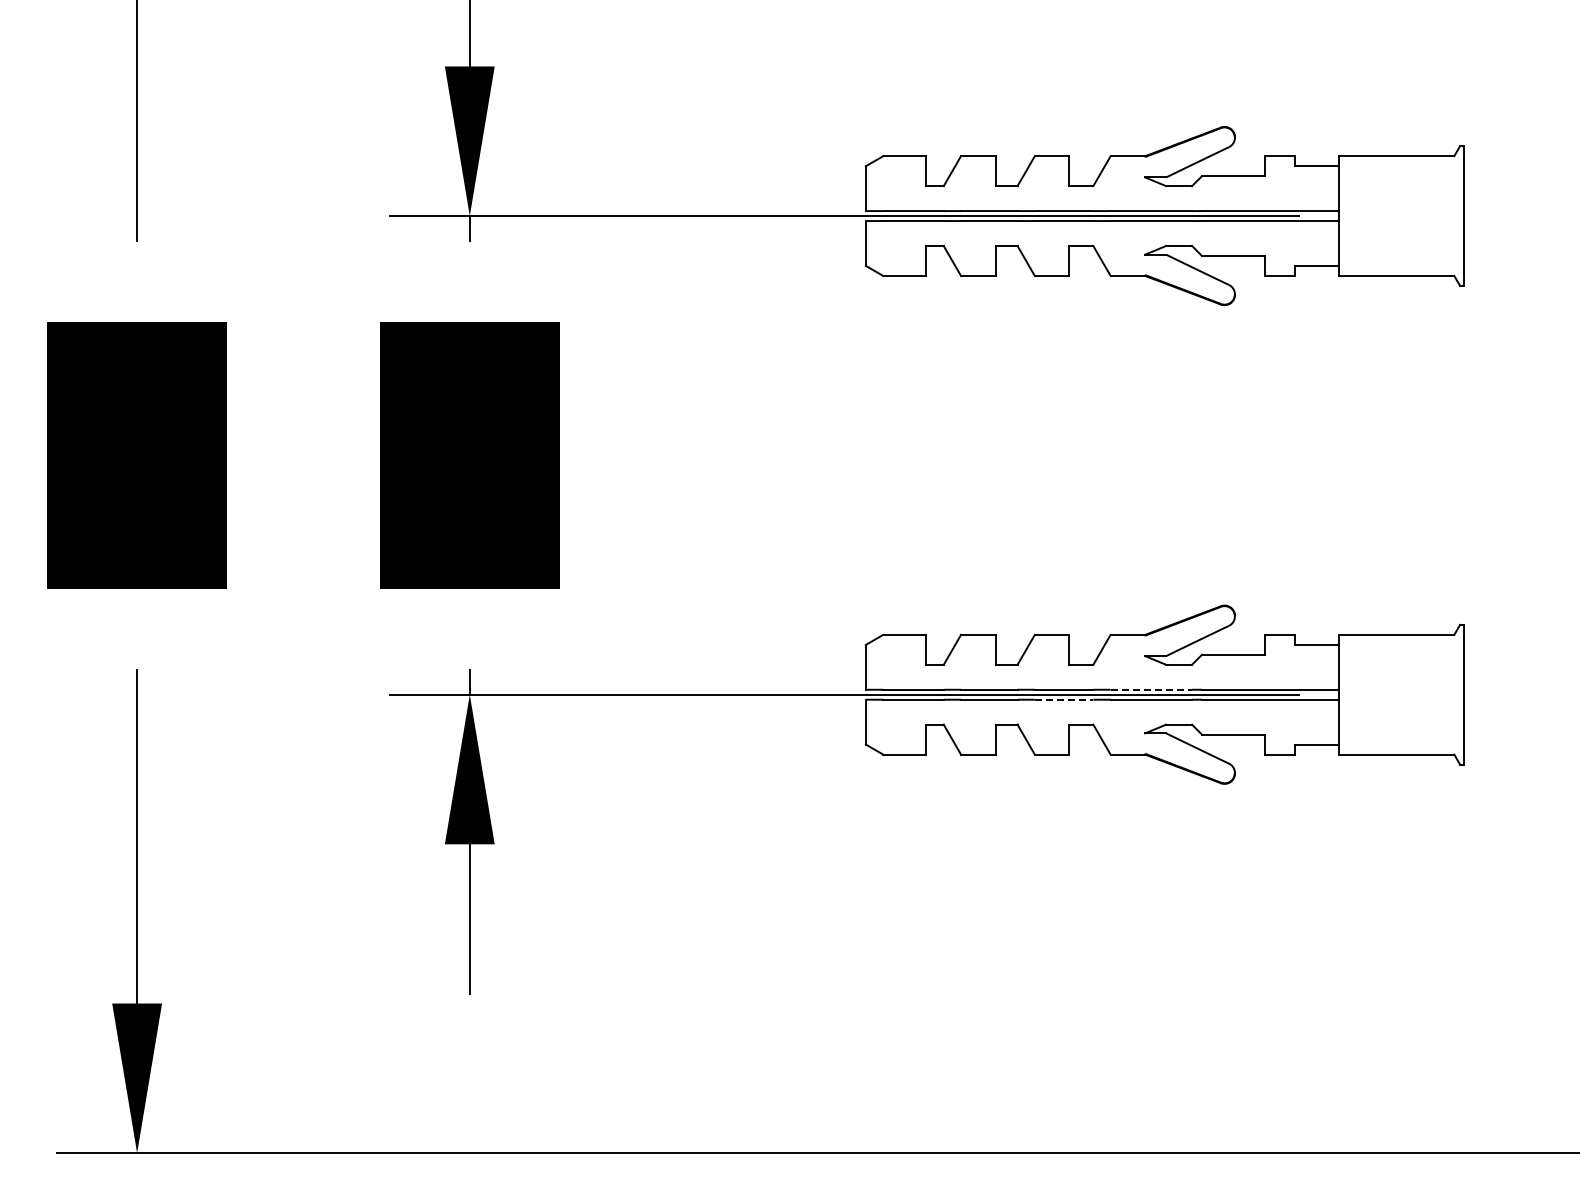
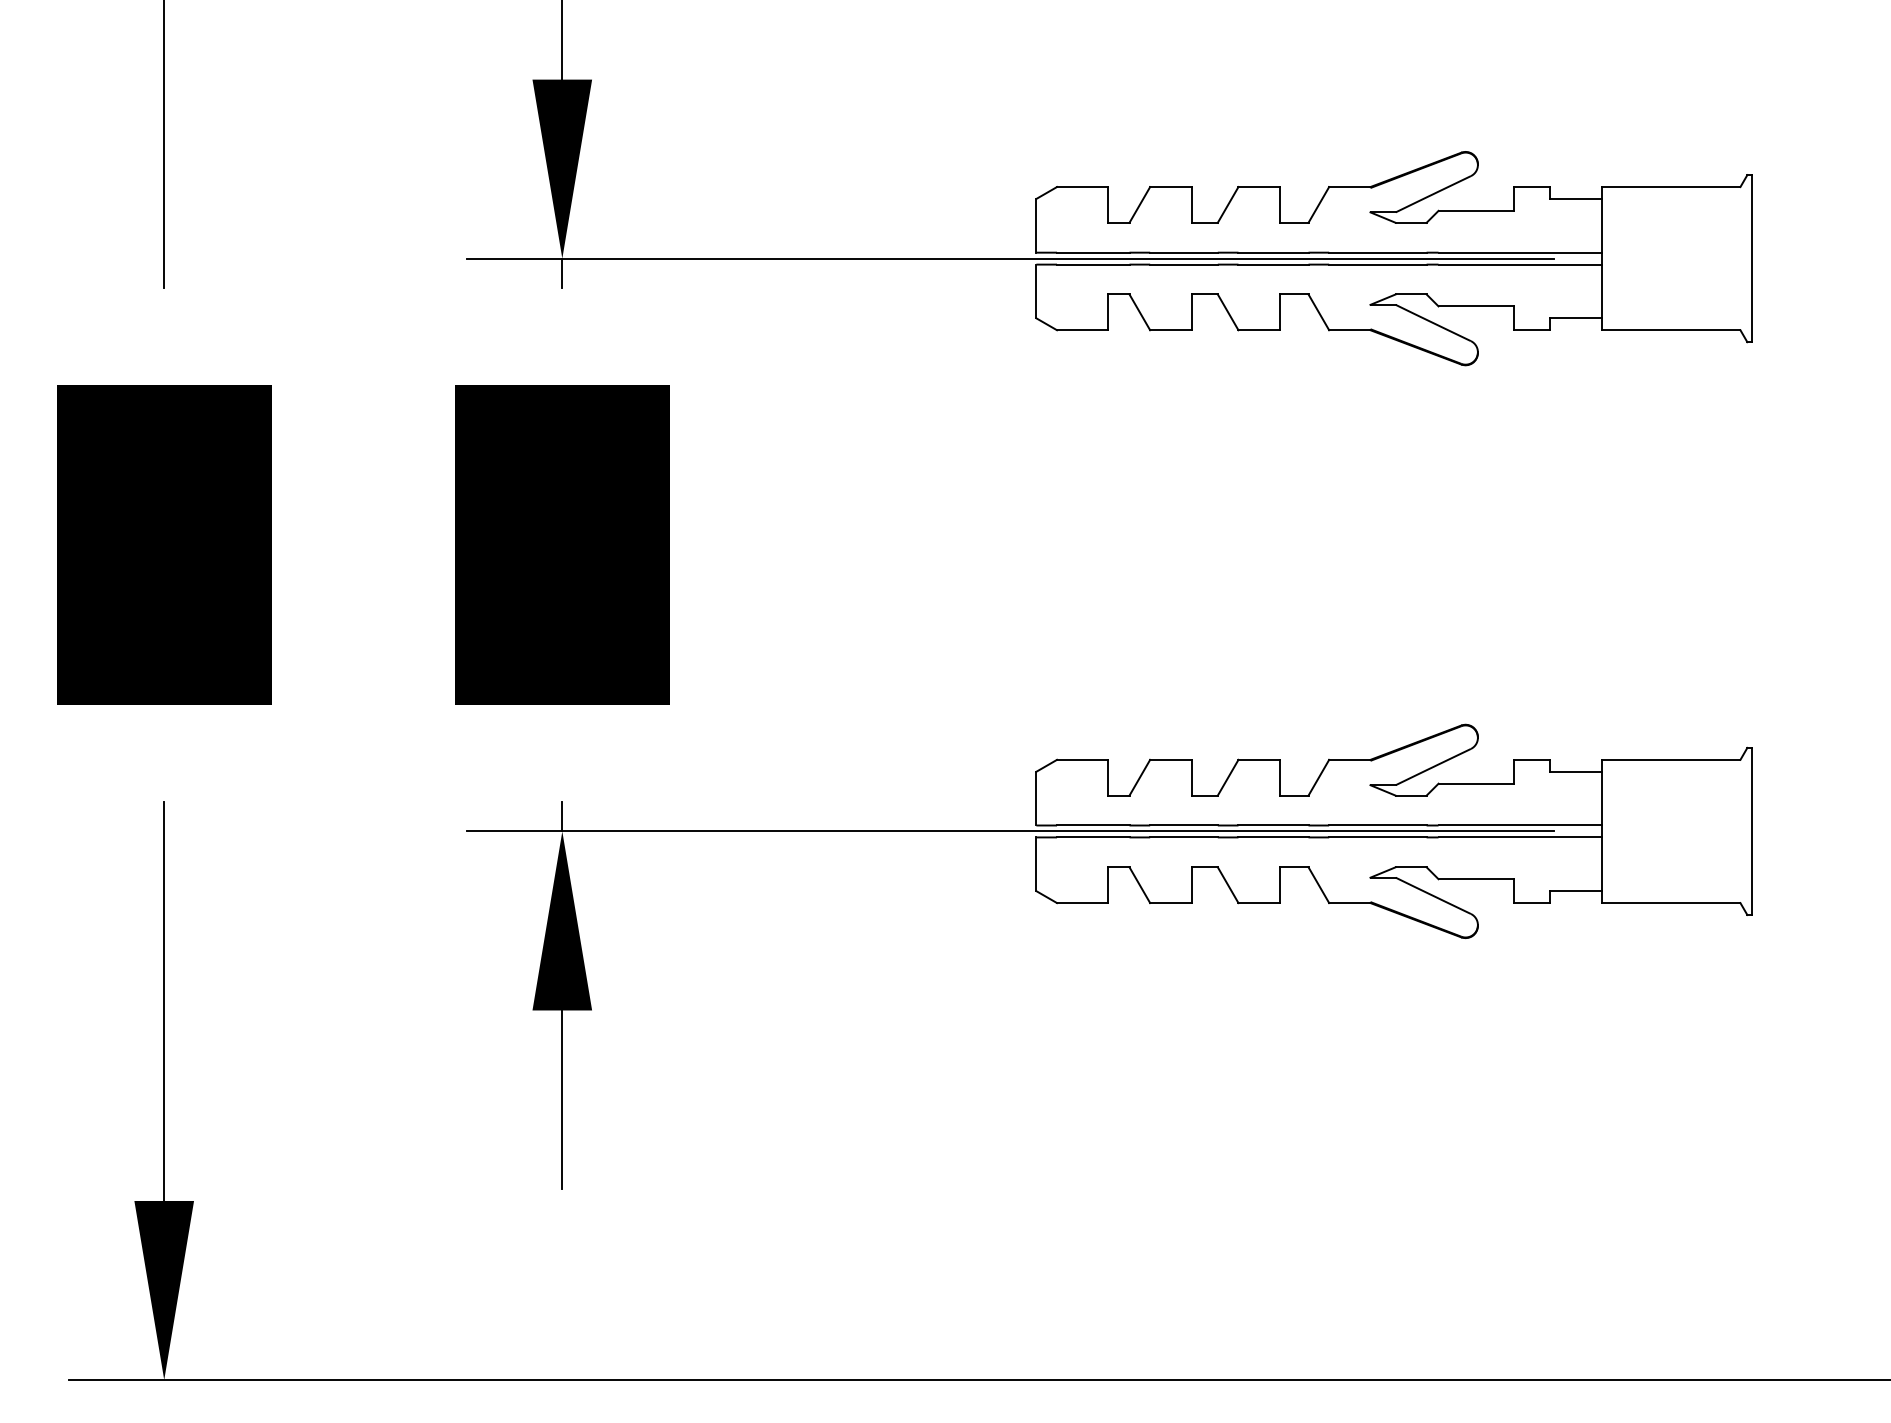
line: (1151, 689) -> (1378, 825), dashed -> solid
line: (1064, 699) -> (1273, 837), dashed -> solid

